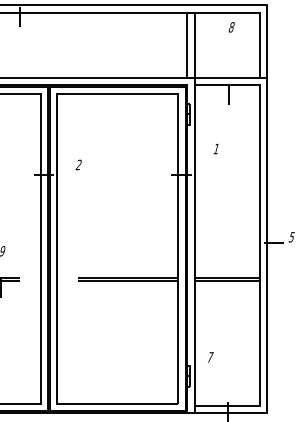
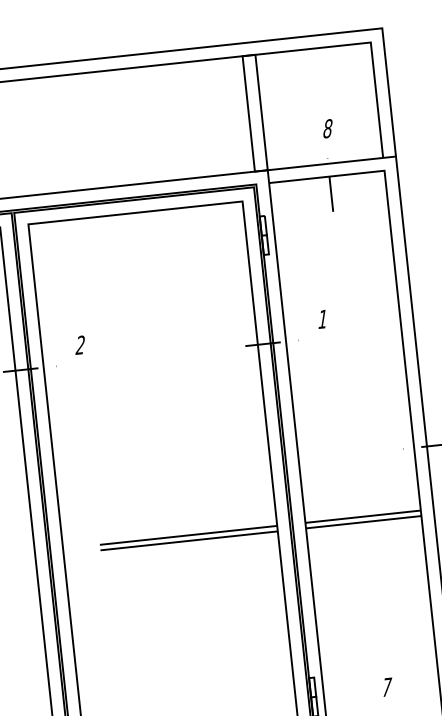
text: (231, 27) -> (327, 129), moved
text: (215, 148) -> (321, 318), moved
text: (210, 357) -> (387, 687), moved

